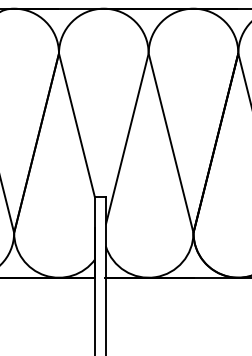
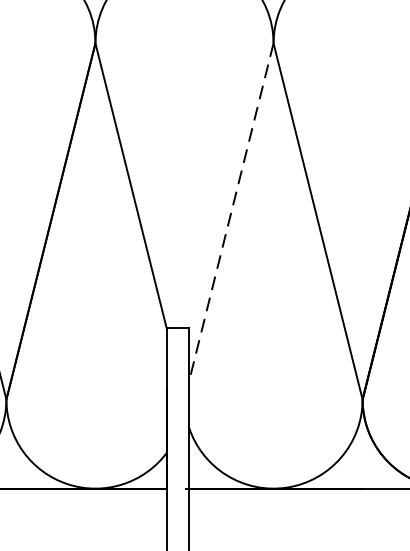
line: (127, 139) -> (231, 214), solid -> dashed

